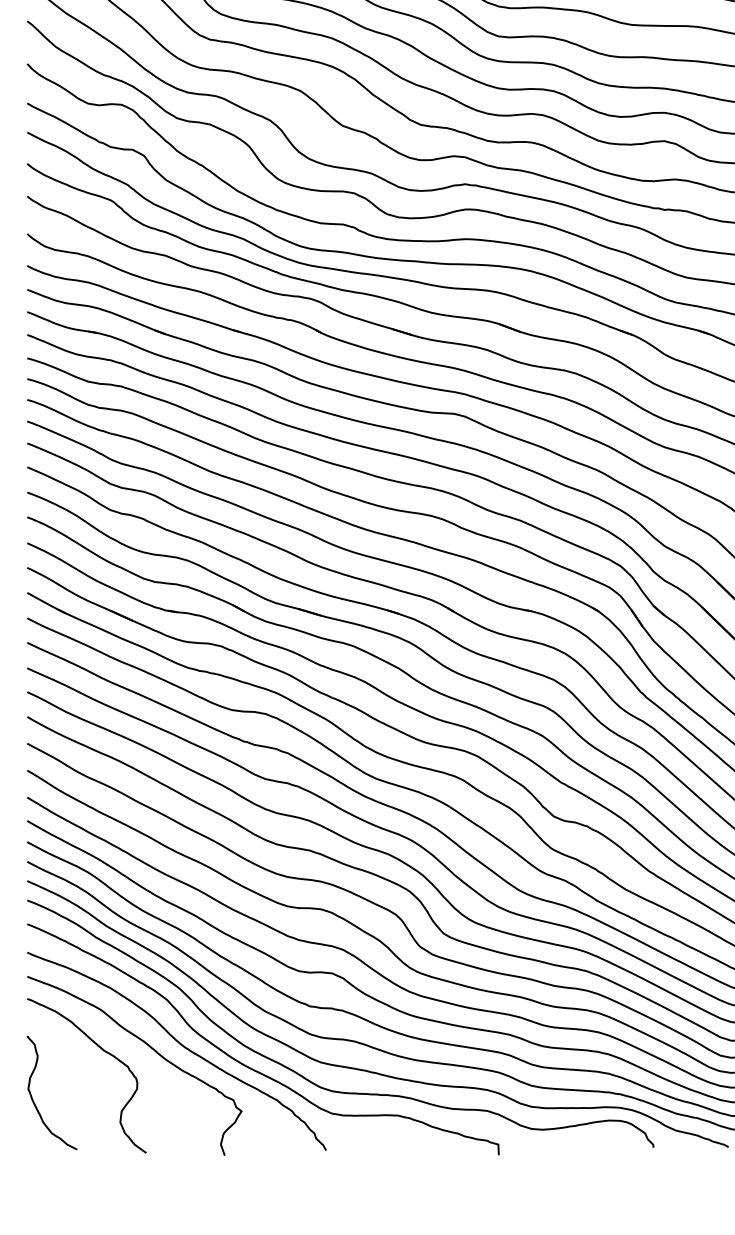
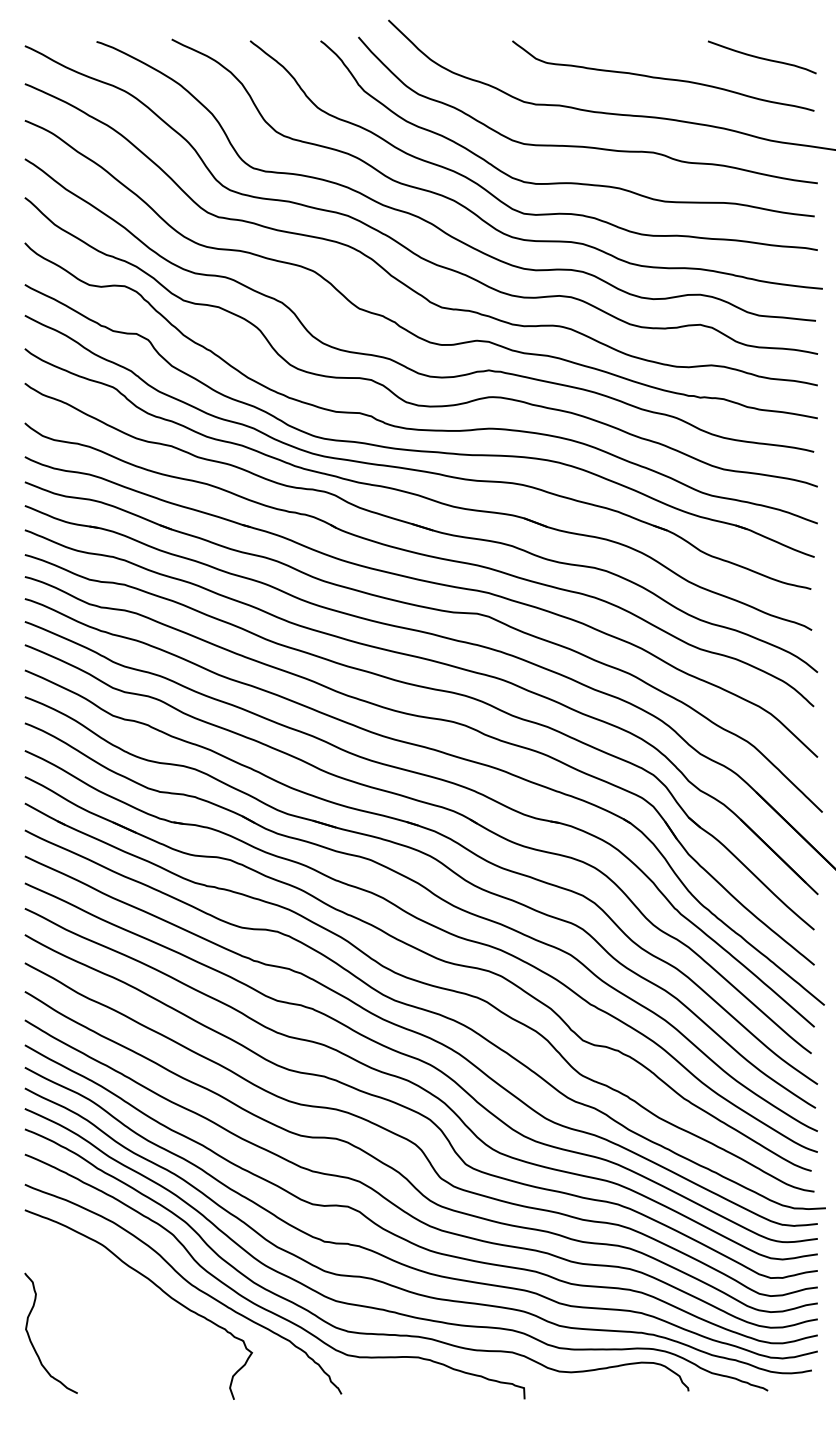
curve: (103, 1051) -> (105, 1289), removed

